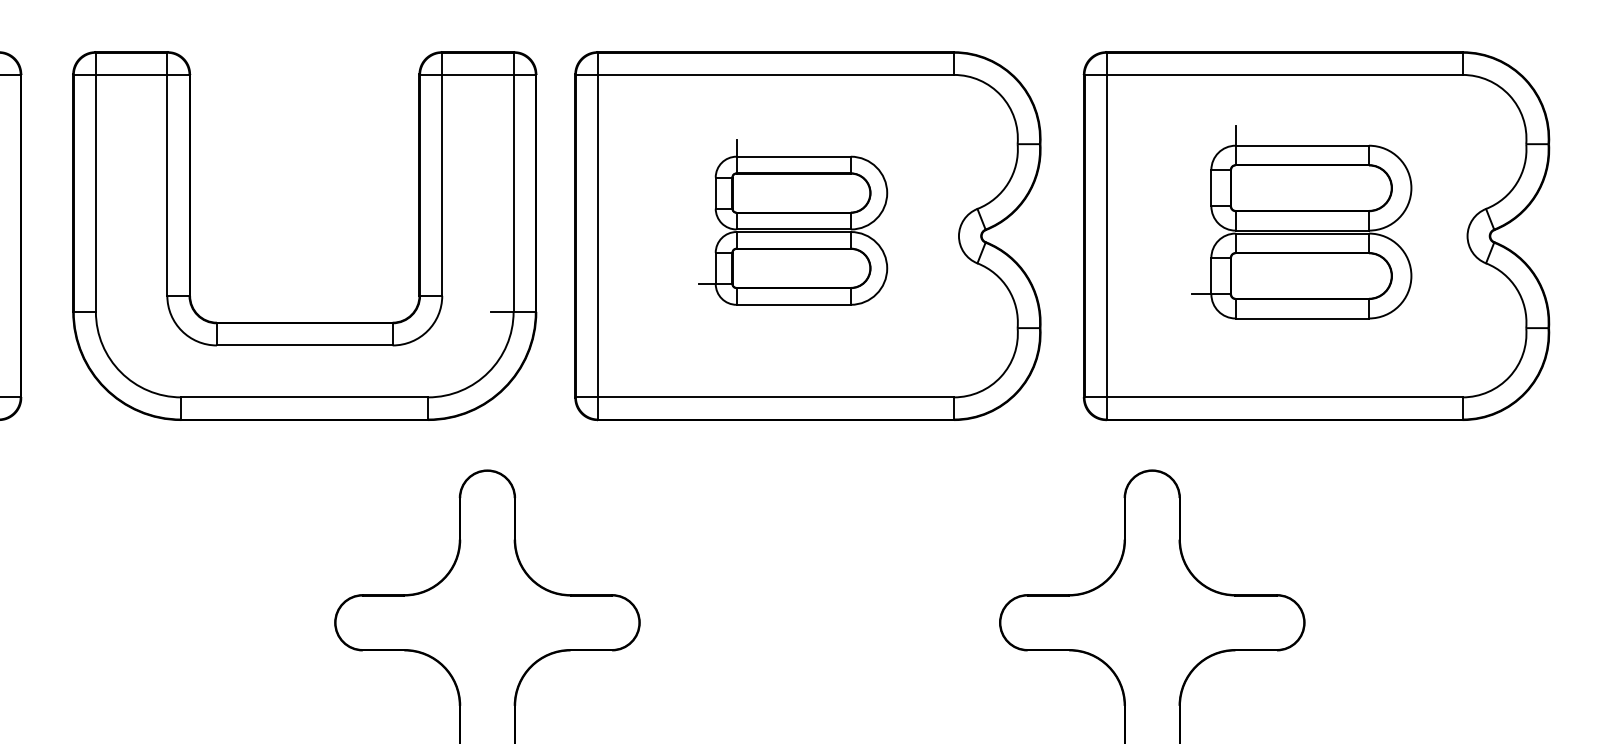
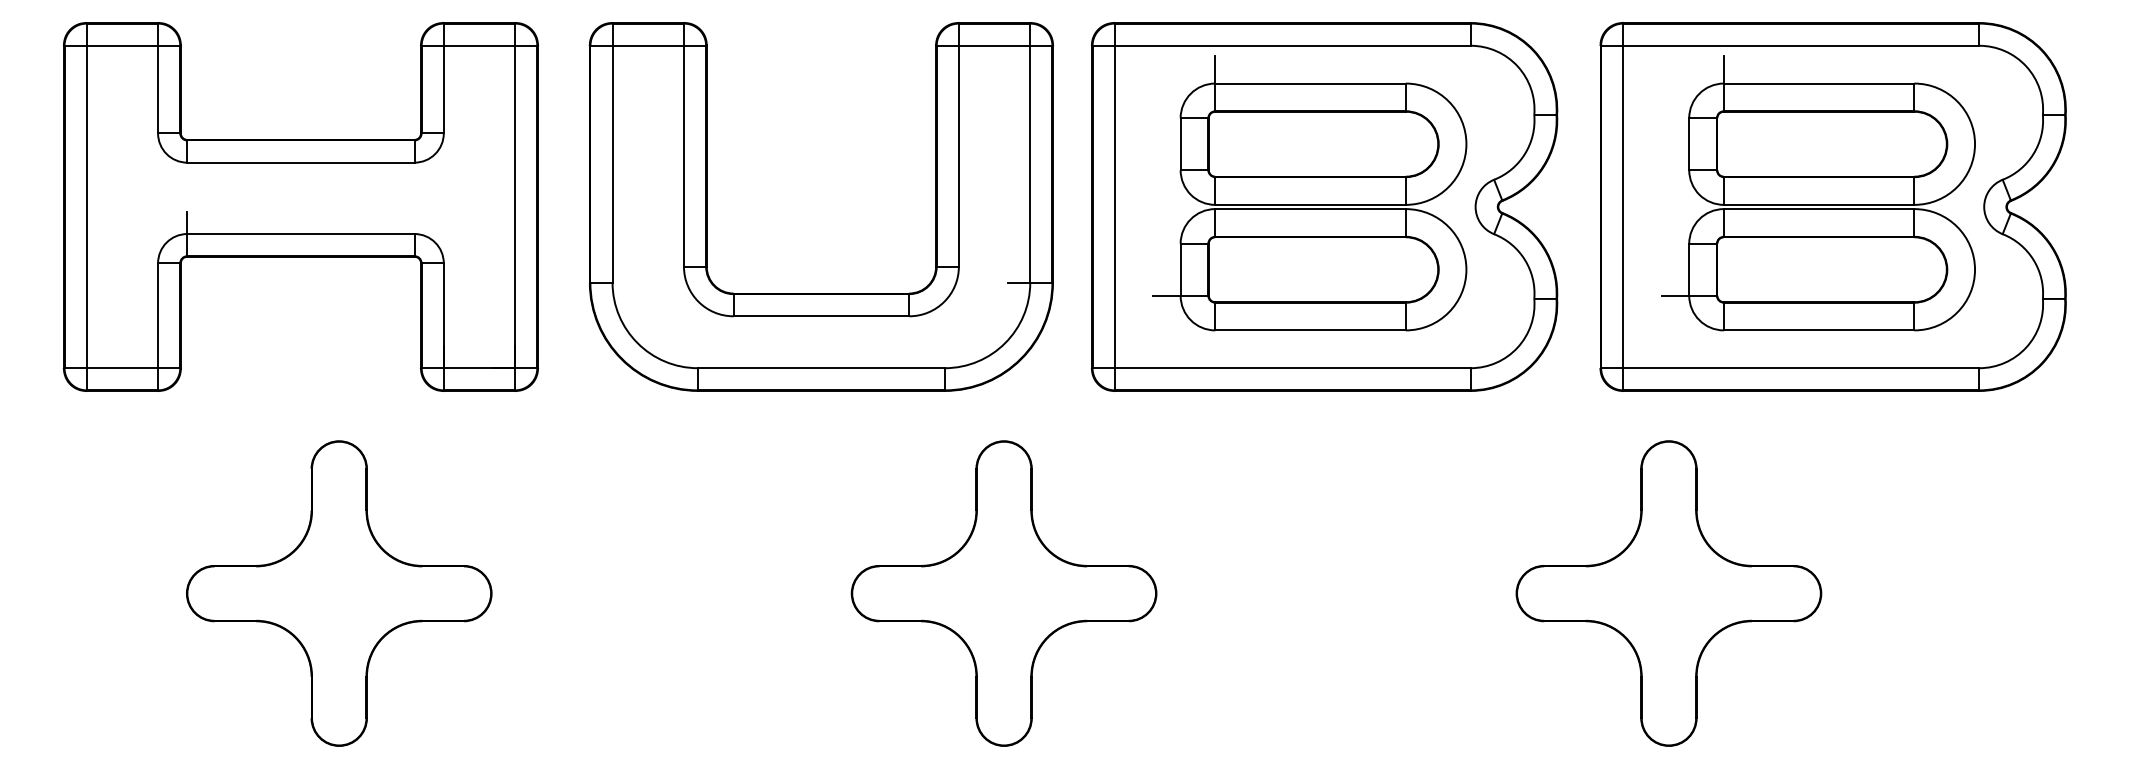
part: (792, 222) -> (1309, 193), size x1.67
part: (1301, 222) -> (1818, 193), size x1.43

